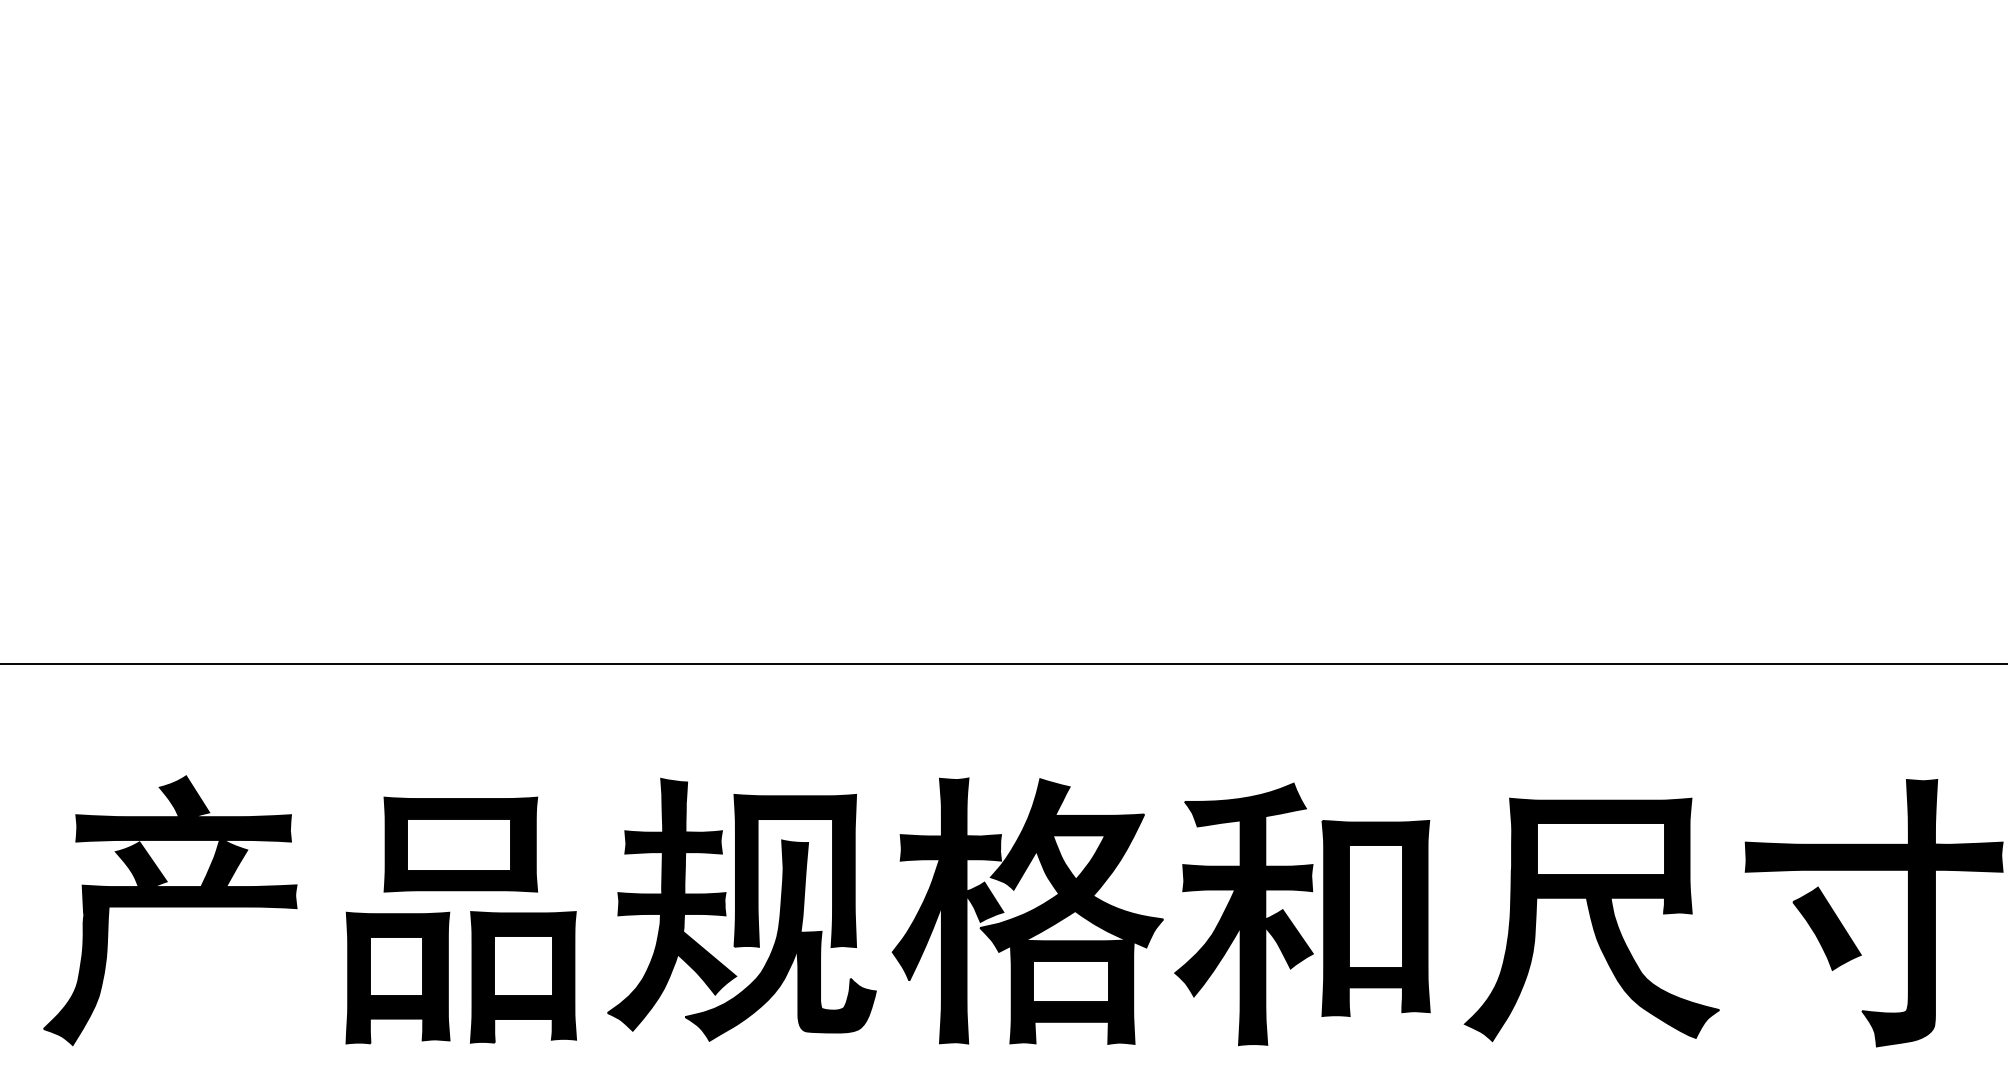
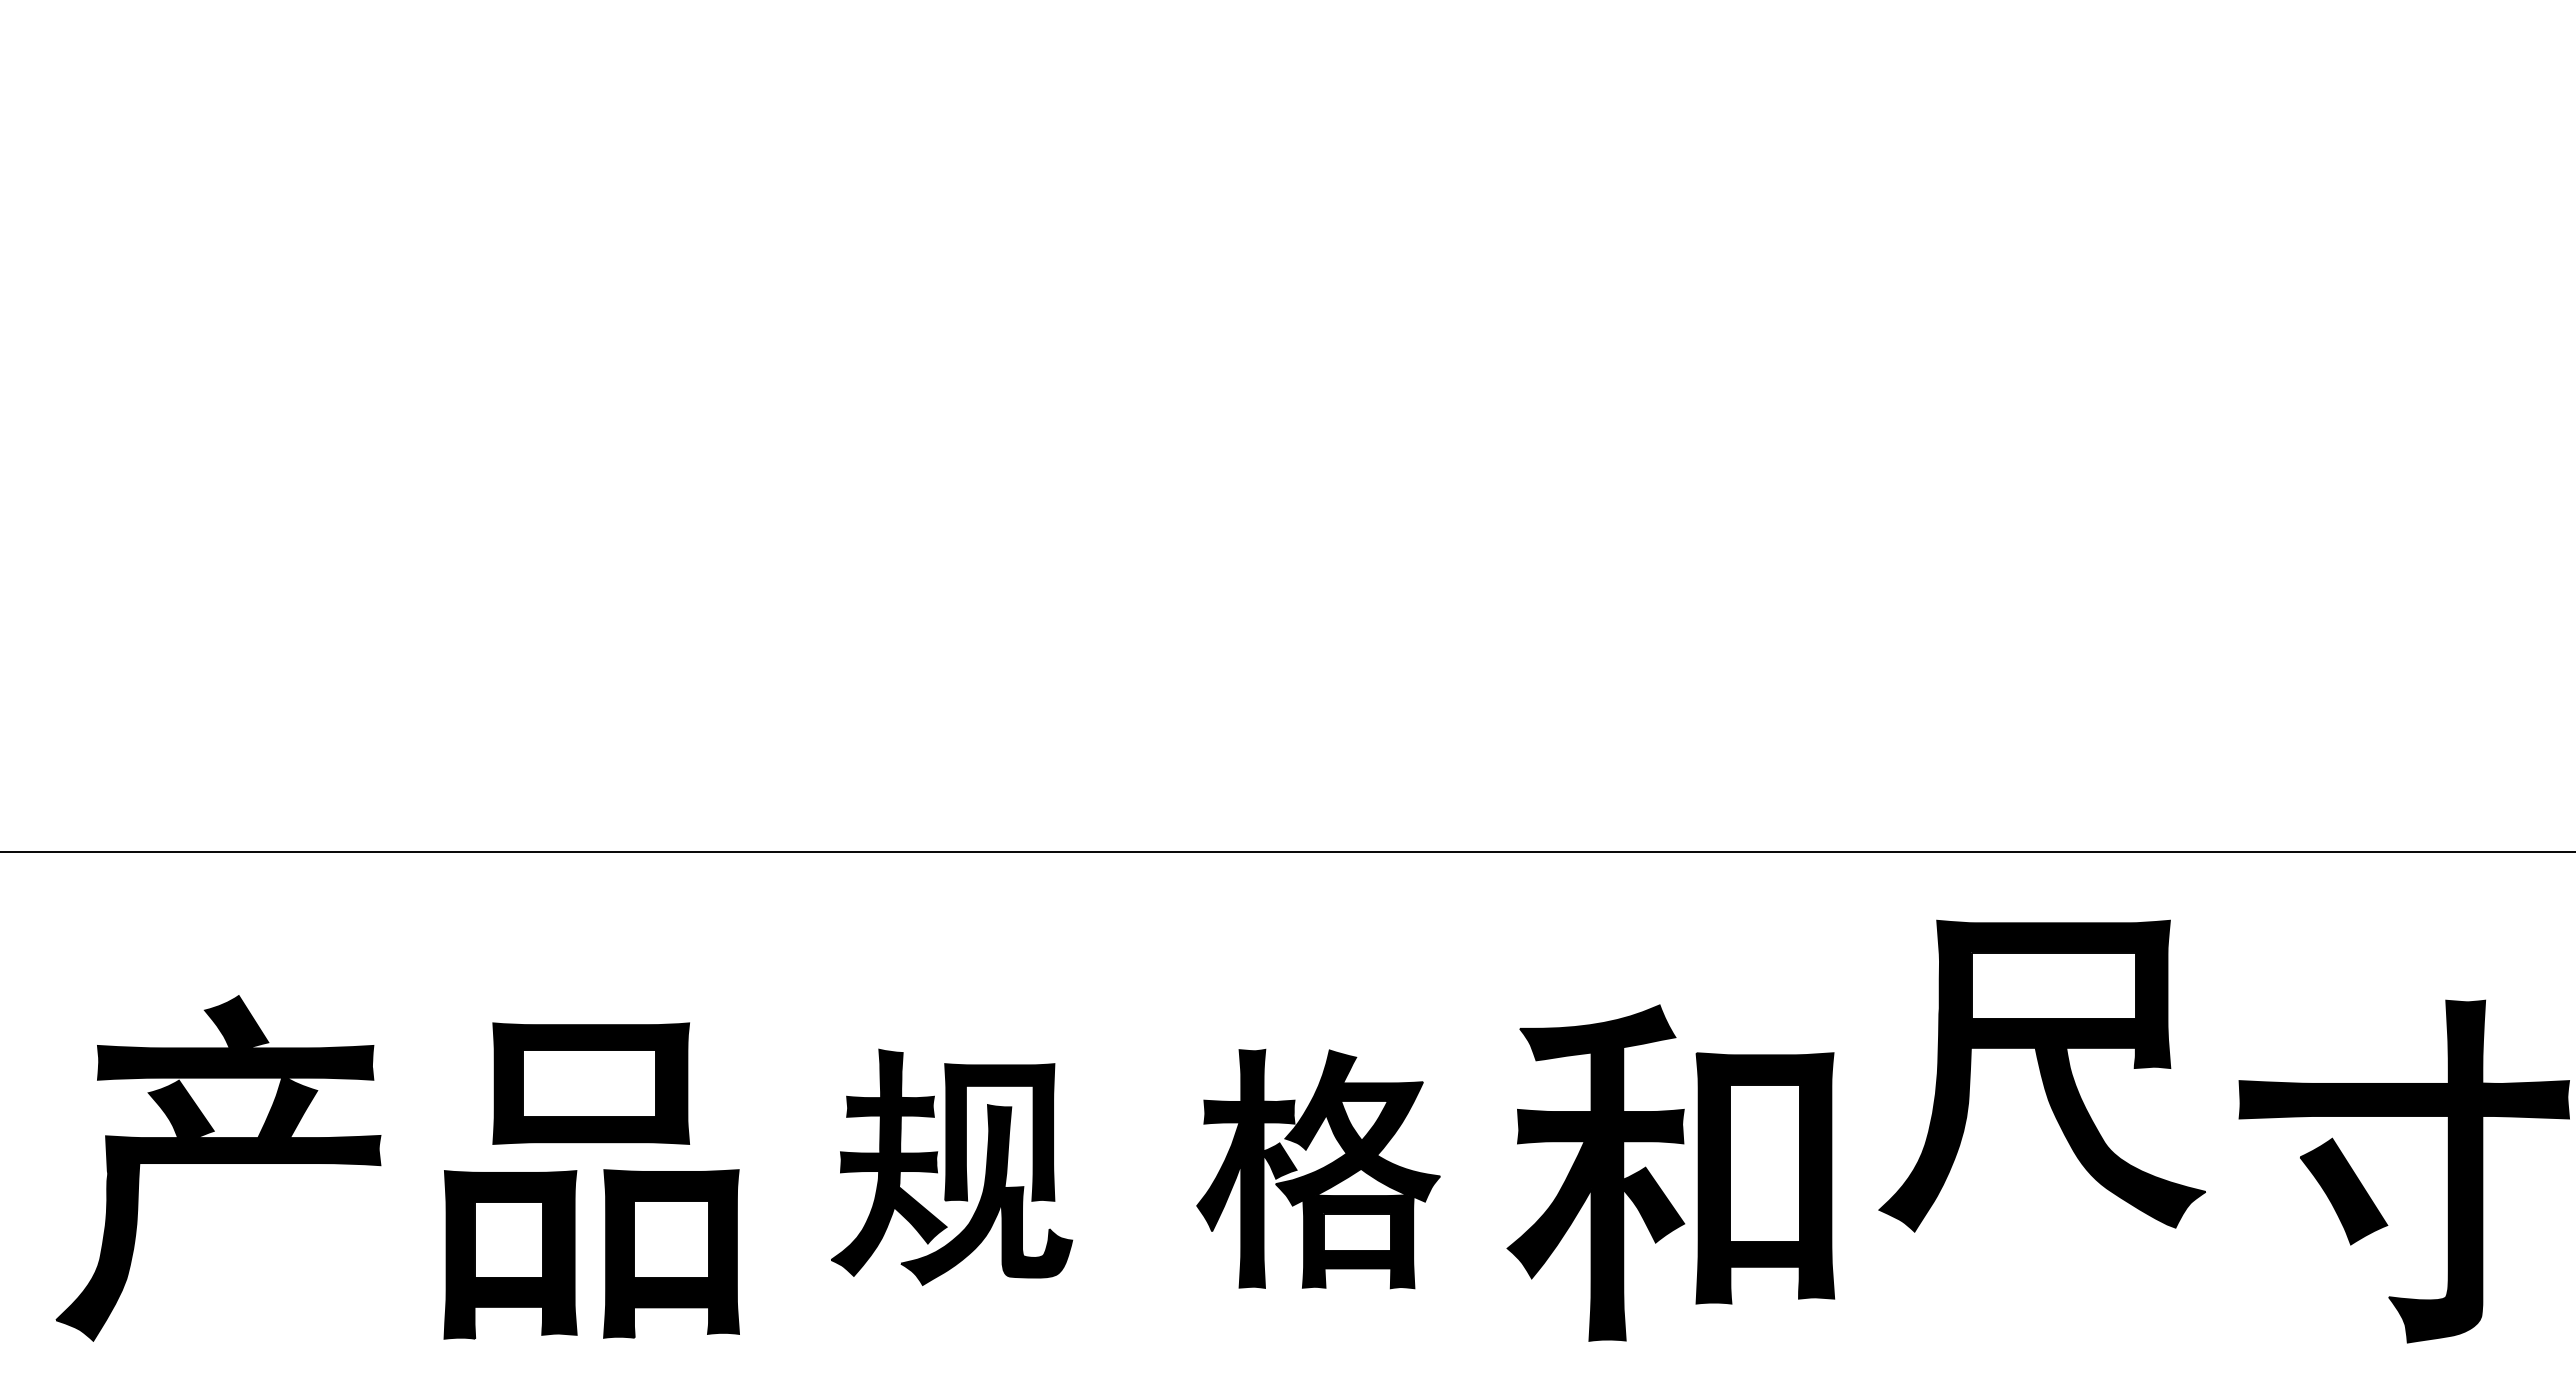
part: (741, 909) -> (951, 1167), size x0.7
part: (1027, 910) -> (1318, 1168), size x0.7
part: (1591, 919) -> (2041, 1075), moved

